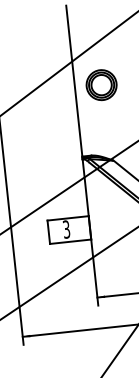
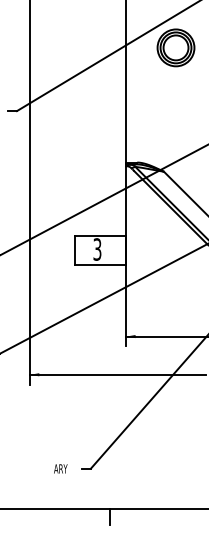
part: (101, 84) -> (175, 47), moved

